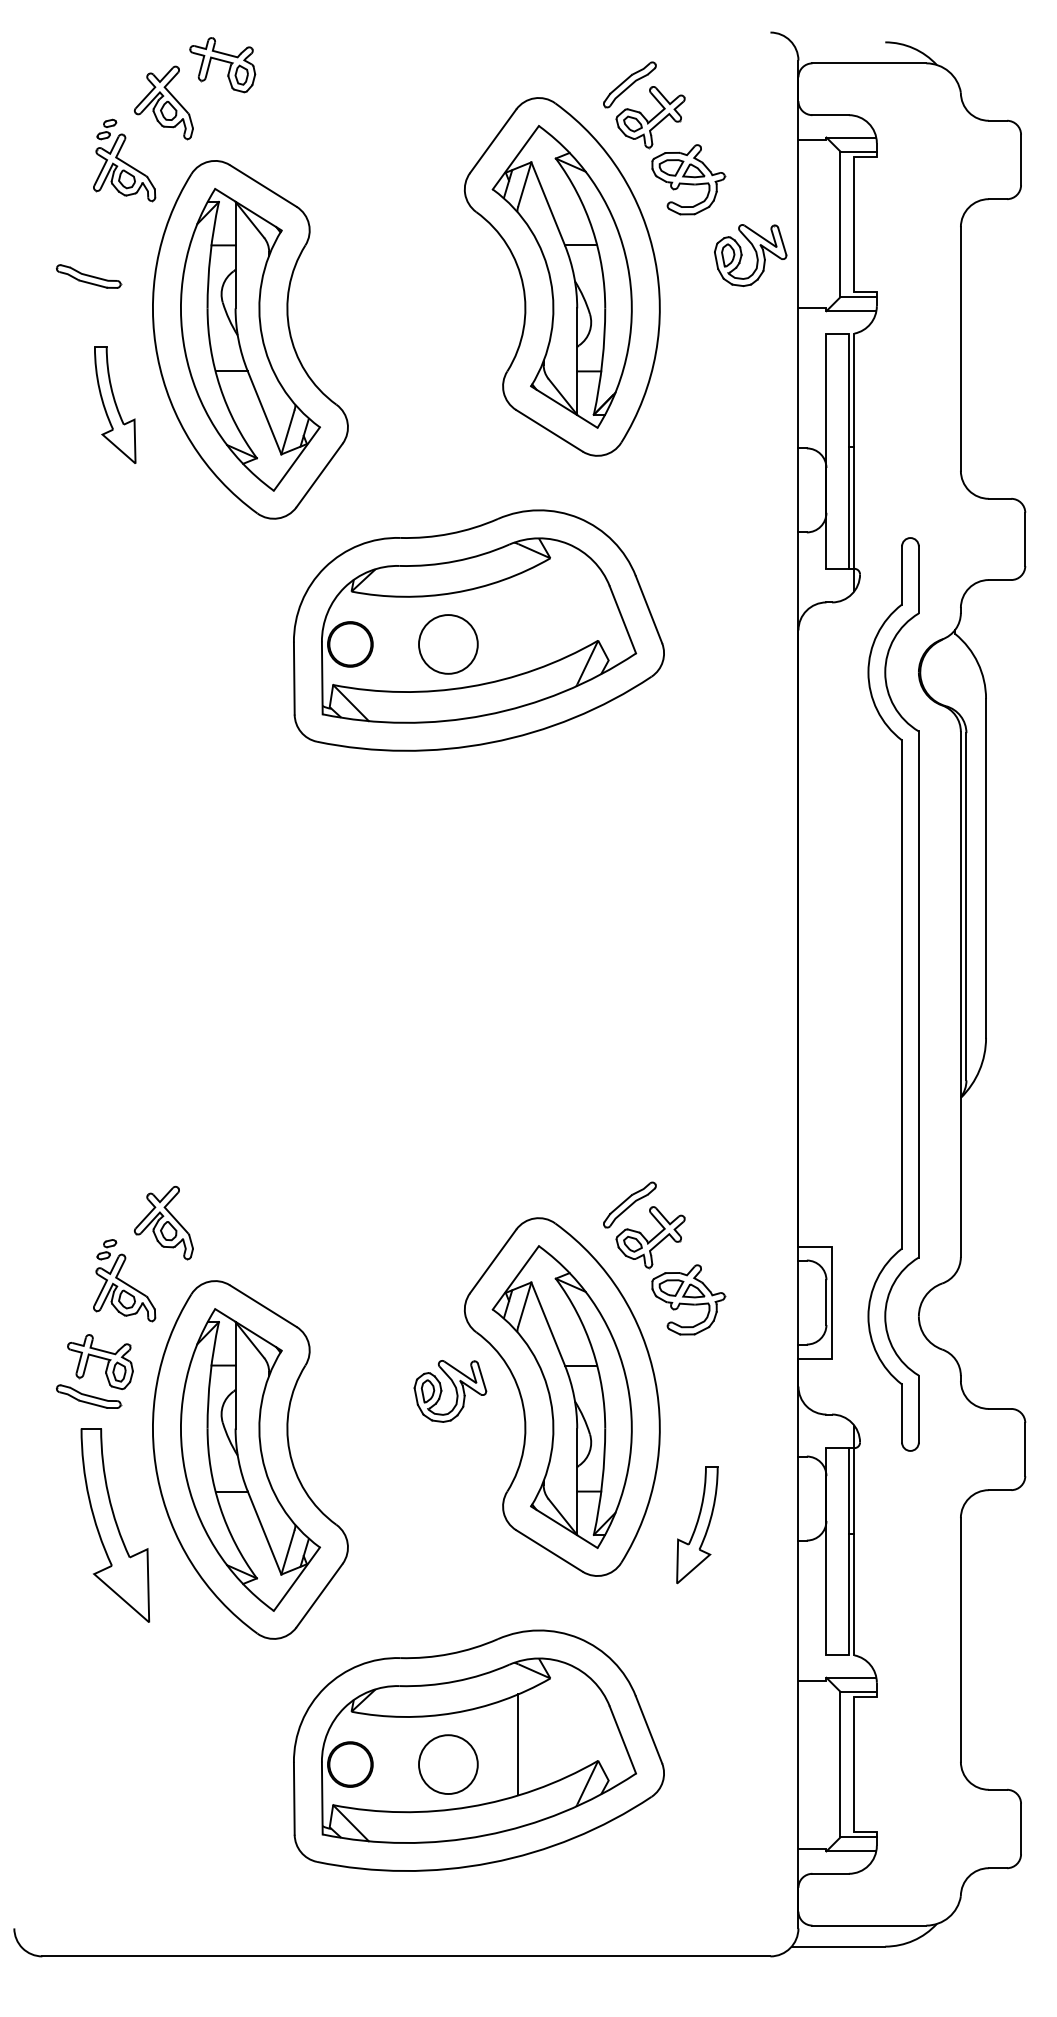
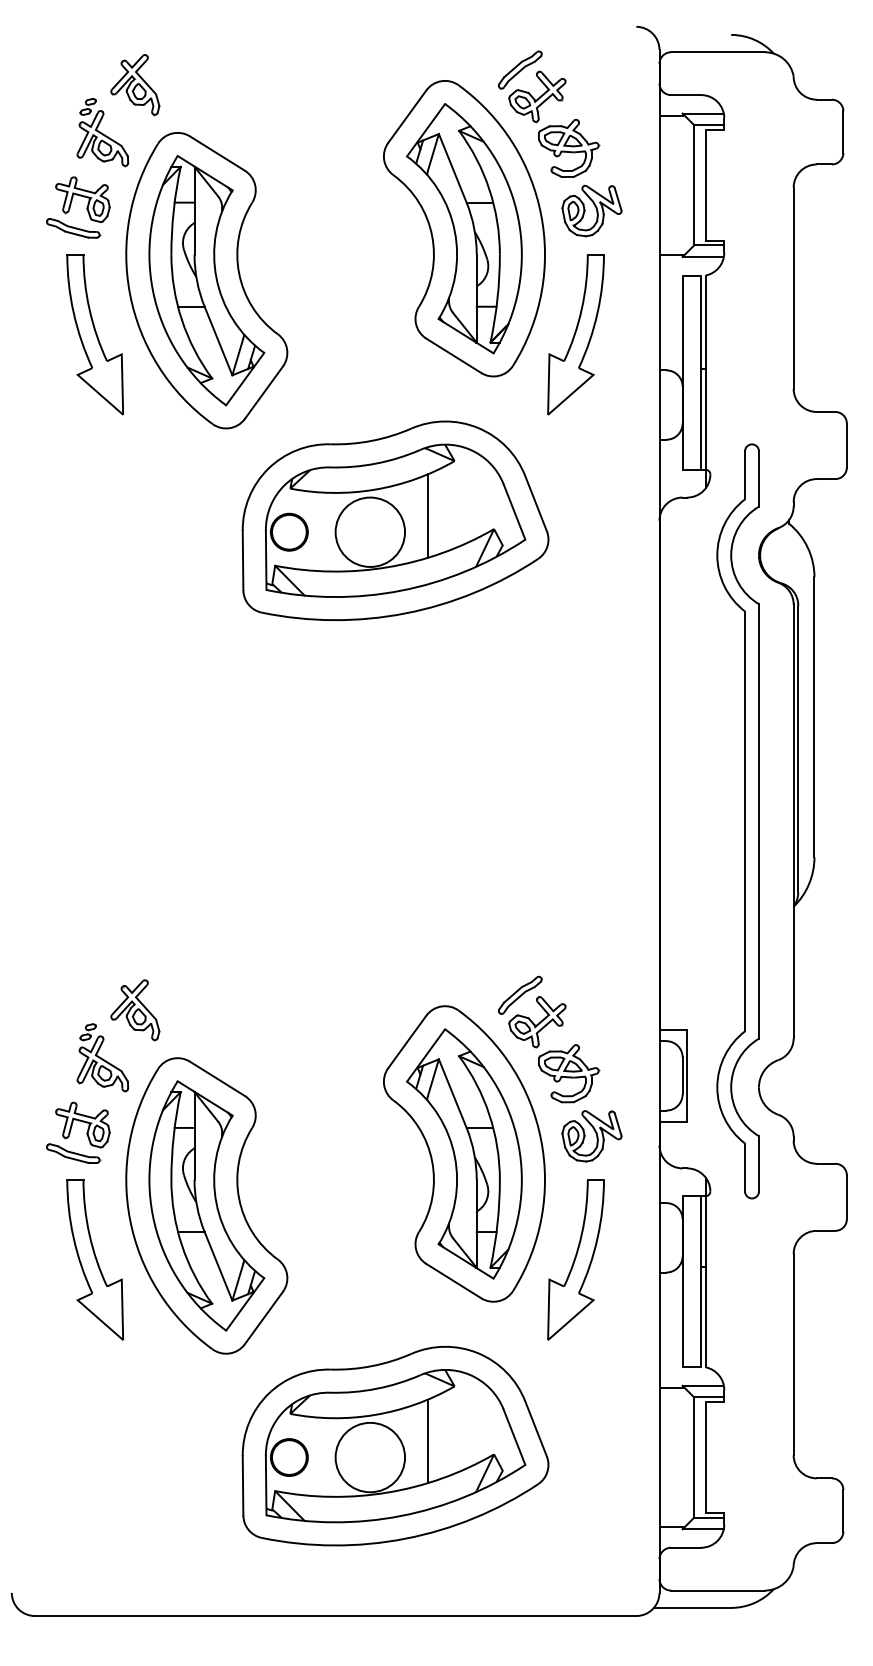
part: (222, 64) -> (82, 199), moved
part: (750, 254) -> (591, 210), moved
part: (114, 405) -> (94, 334), size x1.67
part: (696, 405) -> (575, 334), added
line: (518, 624) -> (428, 515), added
circle: (448, 643) -> (370, 531), size x1.43
part: (449, 1391) -> (591, 1136), moved
part: (696, 1524) -> (575, 1259), size x1.67
circle: (448, 1764) -> (370, 1457), size x1.43

